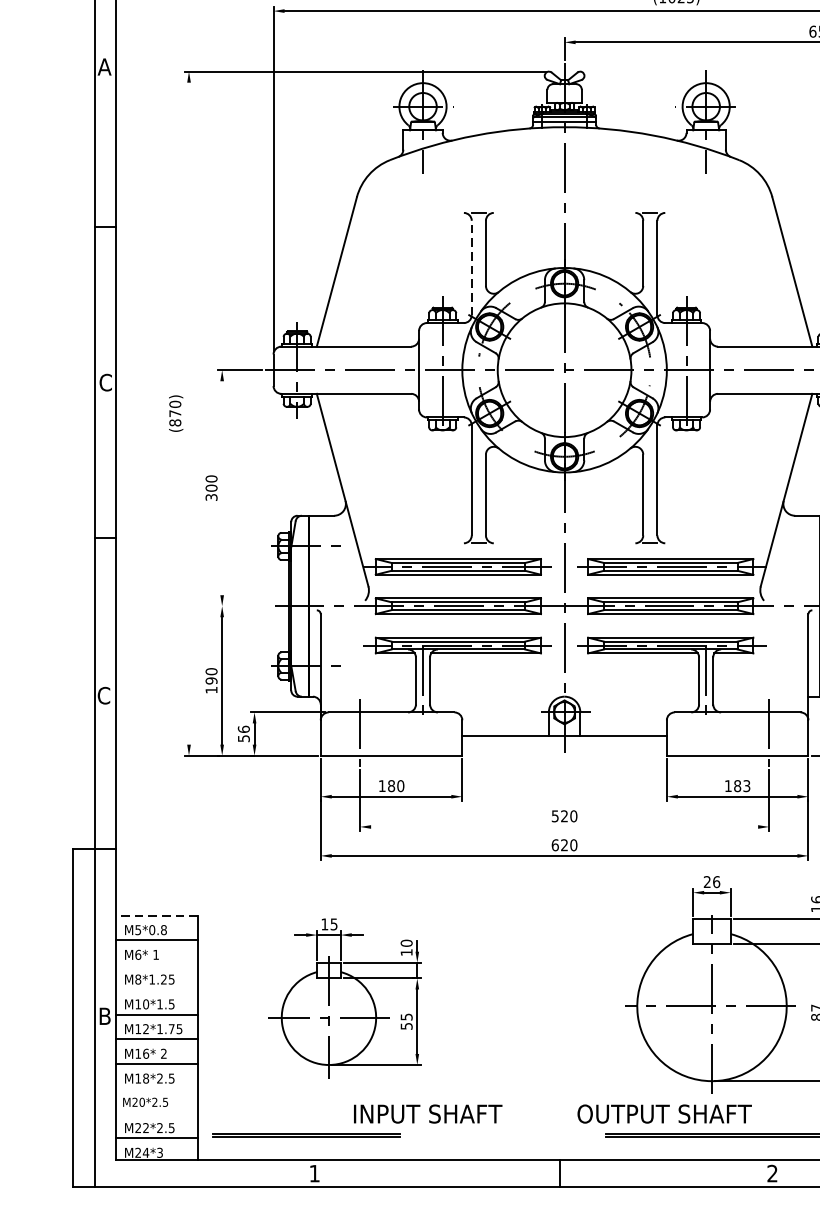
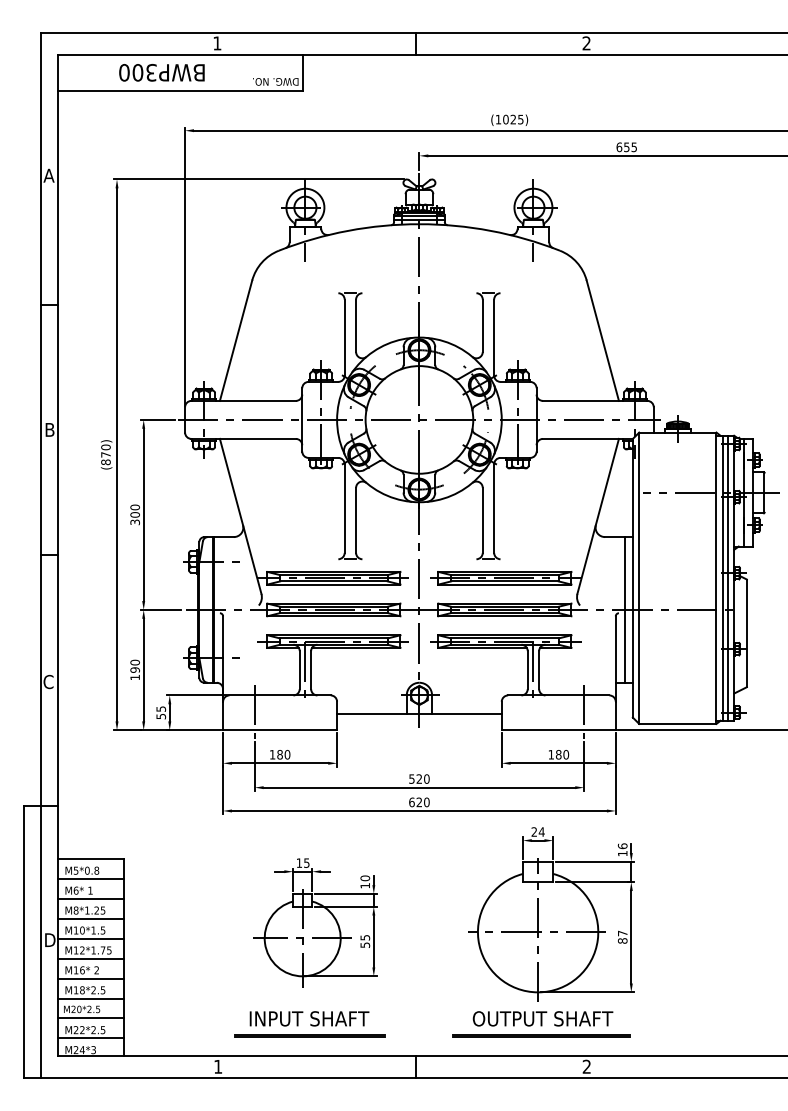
line: (471, 267) -> (344, 337), dashed -> solid
text: (105, 382) -> (49, 429), C -> B
line: (189, 413) -> (117, 454), added
line: (221, 487) -> (143, 514), added
line: (243, 605) -> (160, 609), added
text: (243, 728) -> (160, 708), 56 -> 55
text: (747, 785) -> (566, 754), 183 -> 180
line: (564, 826) -> (419, 787), added
text: (716, 881) -> (541, 831), 26 -> 24
line: (156, 916) -> (90, 859), dashed -> solid
line: (156, 964) -> (90, 898), added
line: (156, 989) -> (90, 918), added
part: (344, 998) -> (315, 922), moved
text: (106, 1016) -> (50, 940), B -> D
line: (156, 1088) -> (90, 998), added
line: (156, 1113) -> (90, 1018), added
text: (664, 1113) -> (542, 1018), moved
line: (306, 1134) -> (309, 1035), moved

